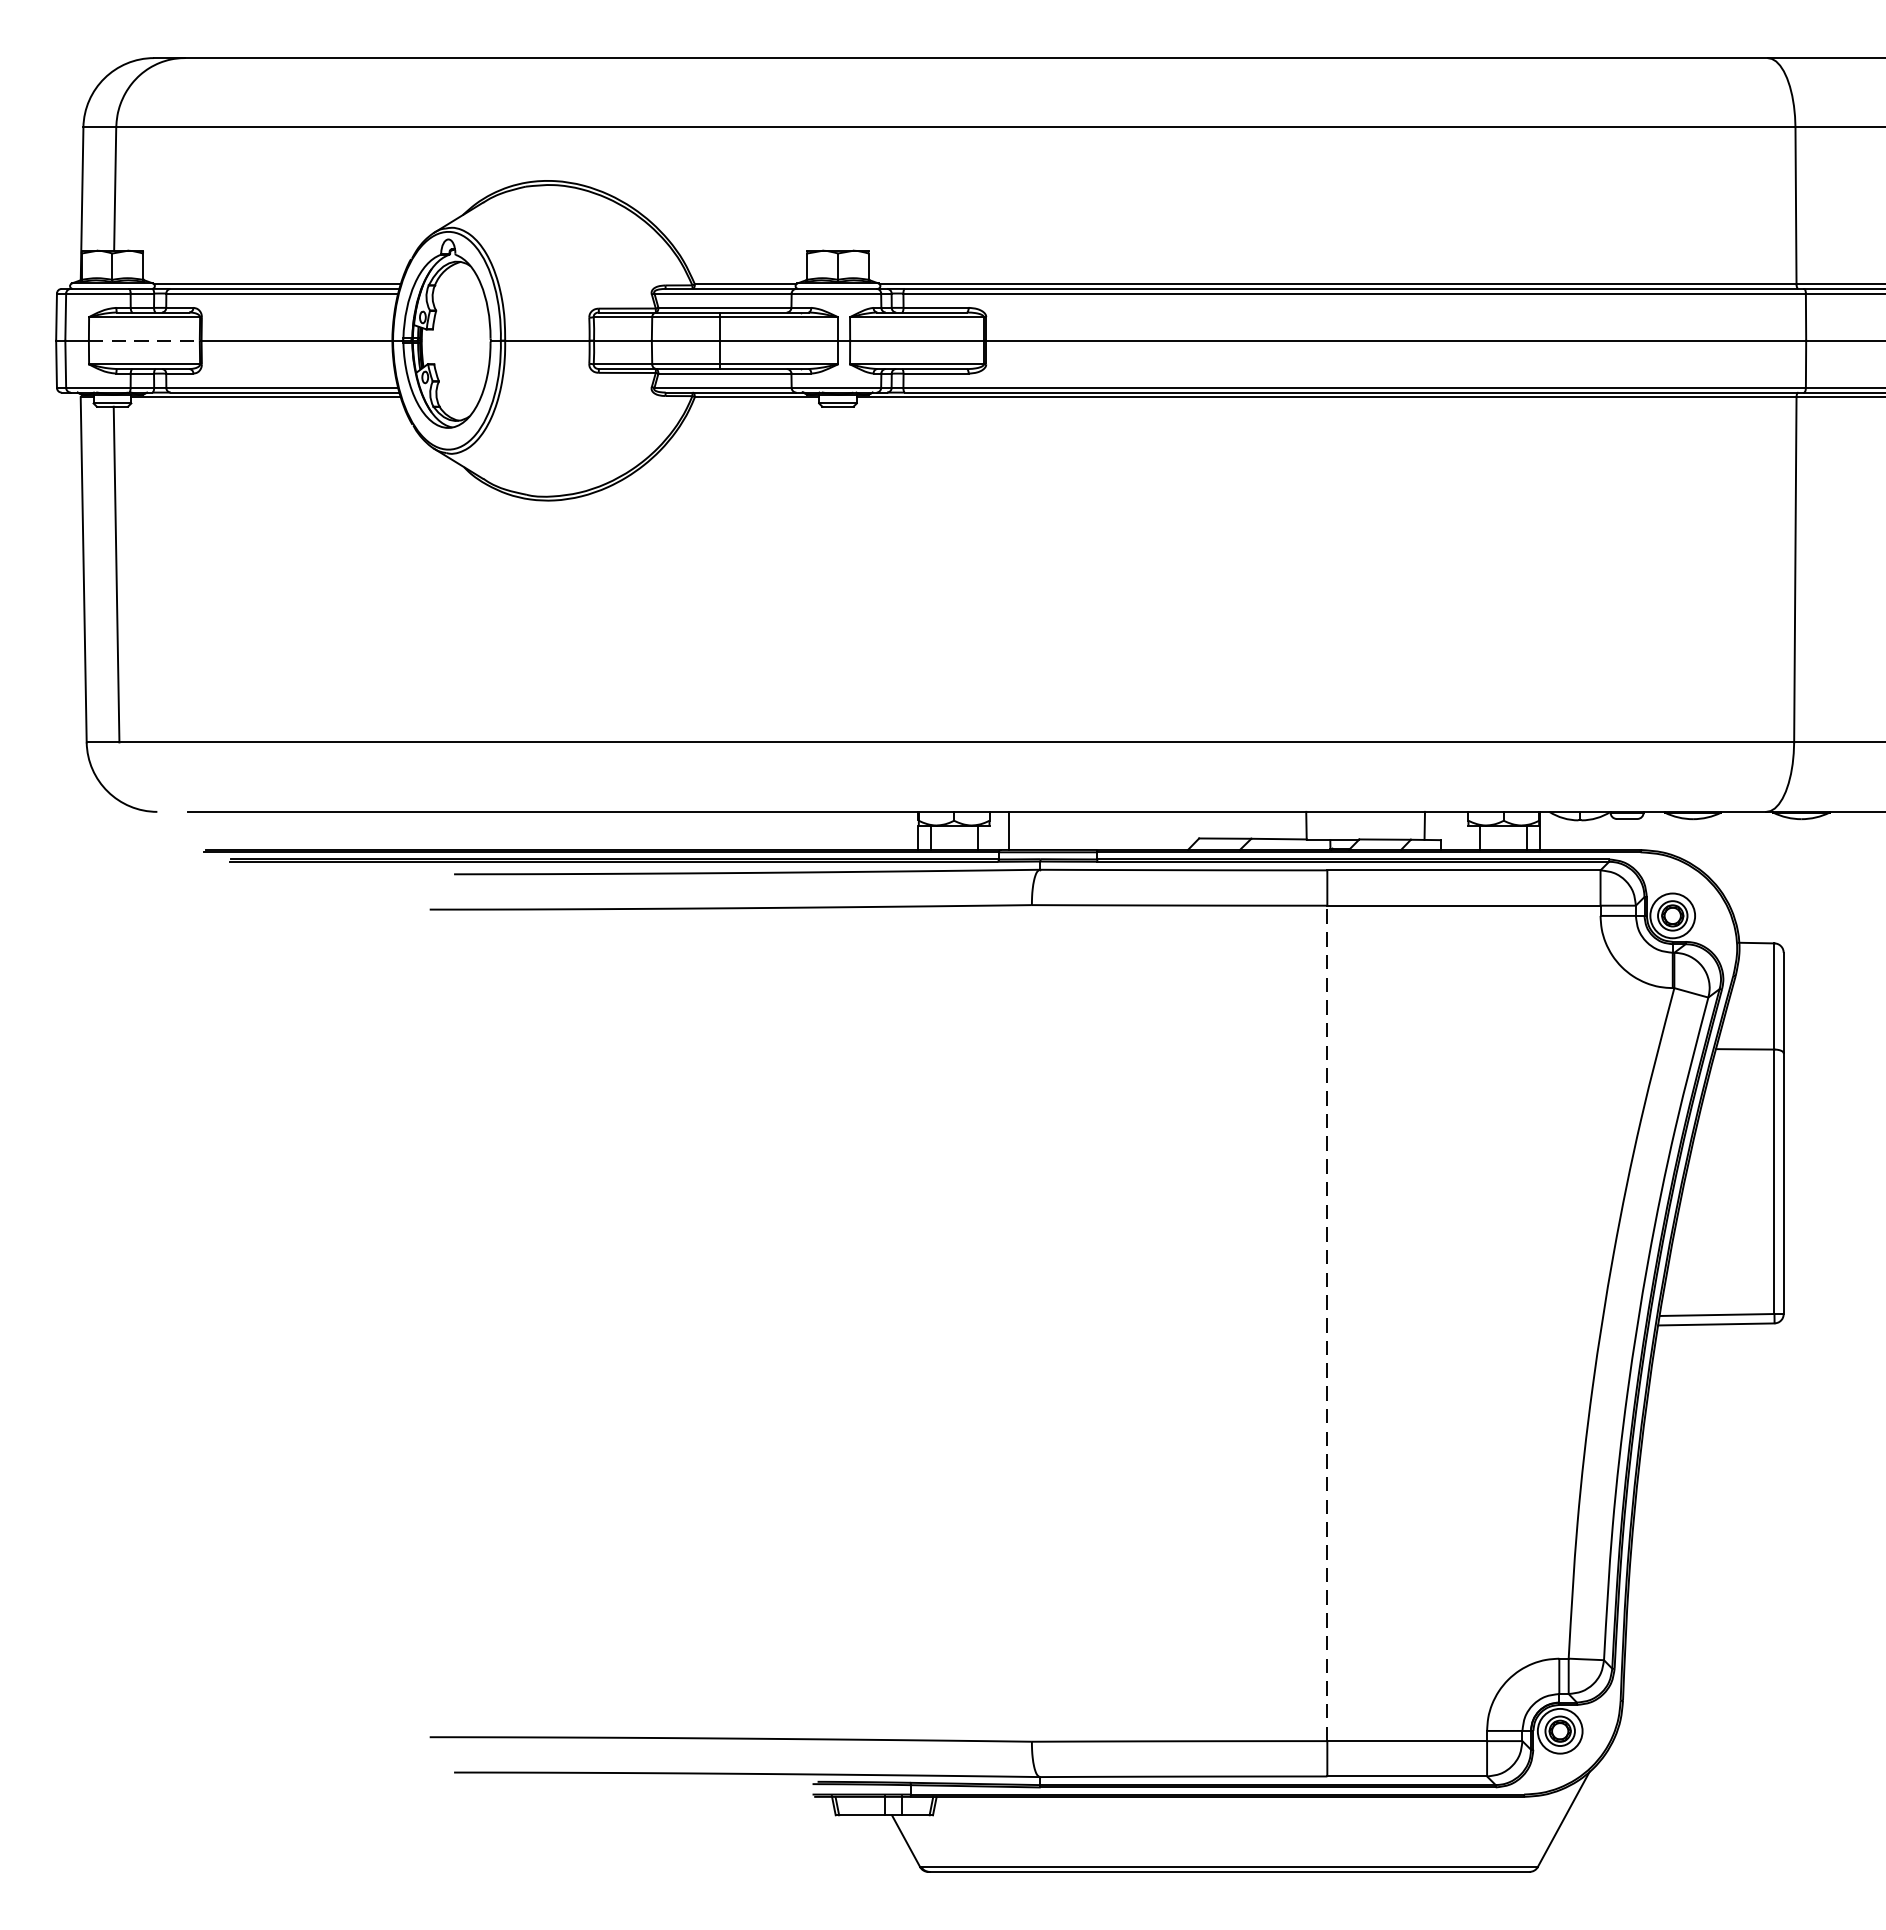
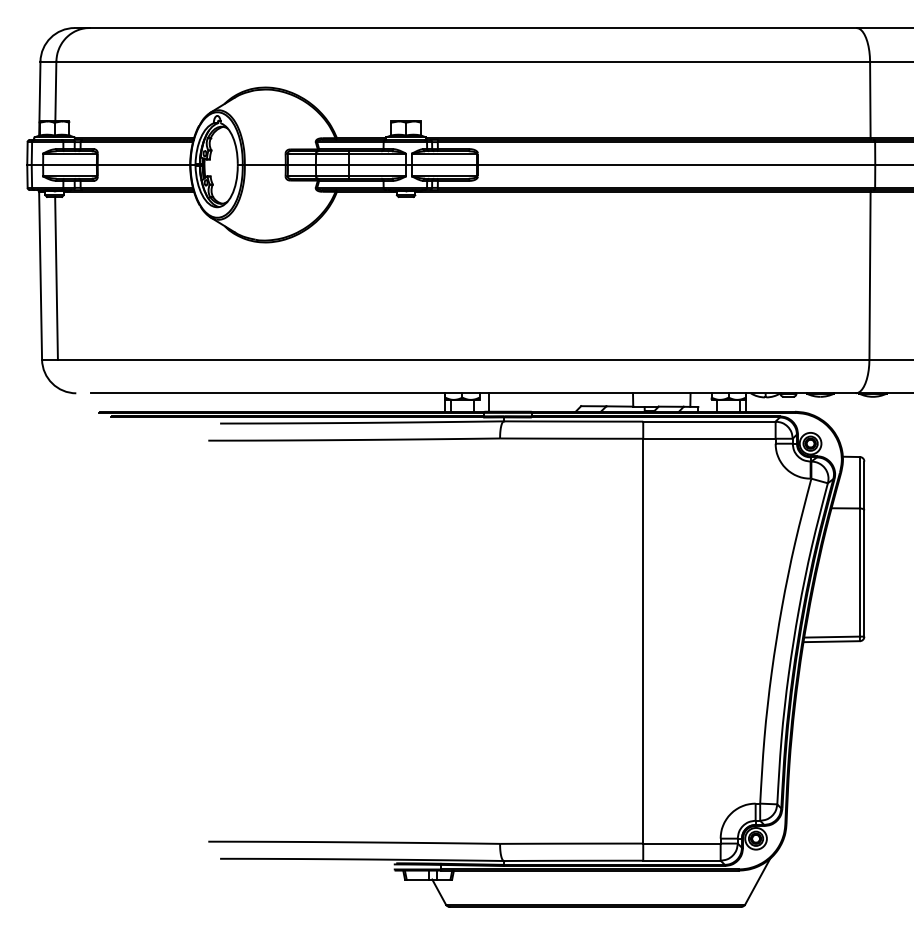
line: (145, 341) -> (70, 165), dashed -> solid
line: (1327, 1322) -> (643, 640), dashed -> solid

